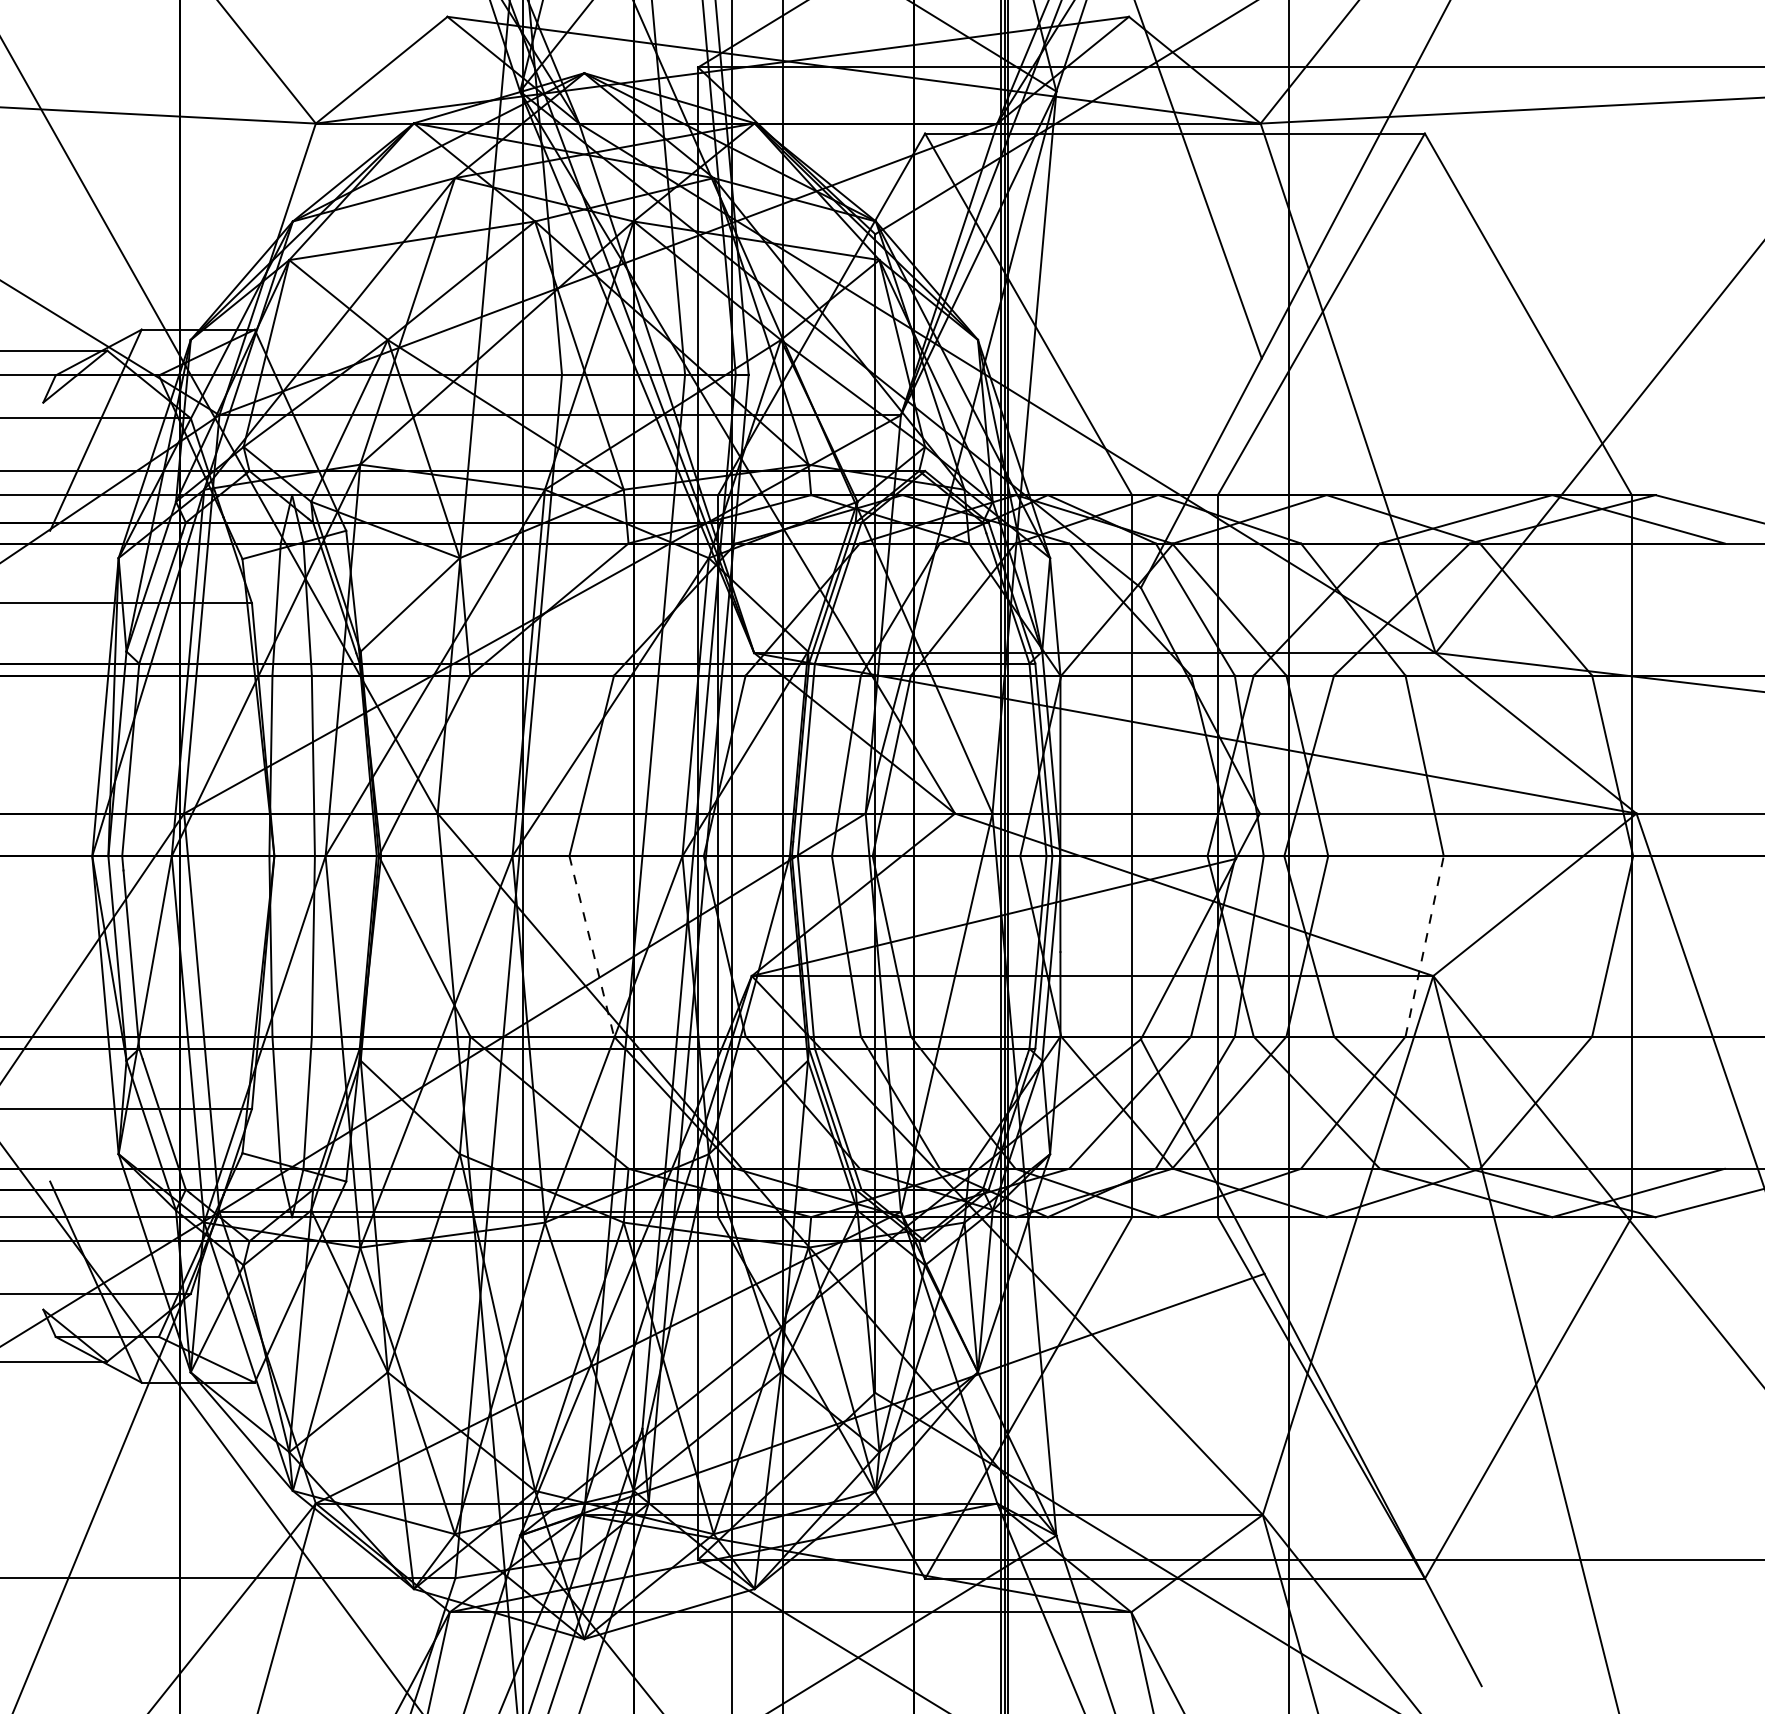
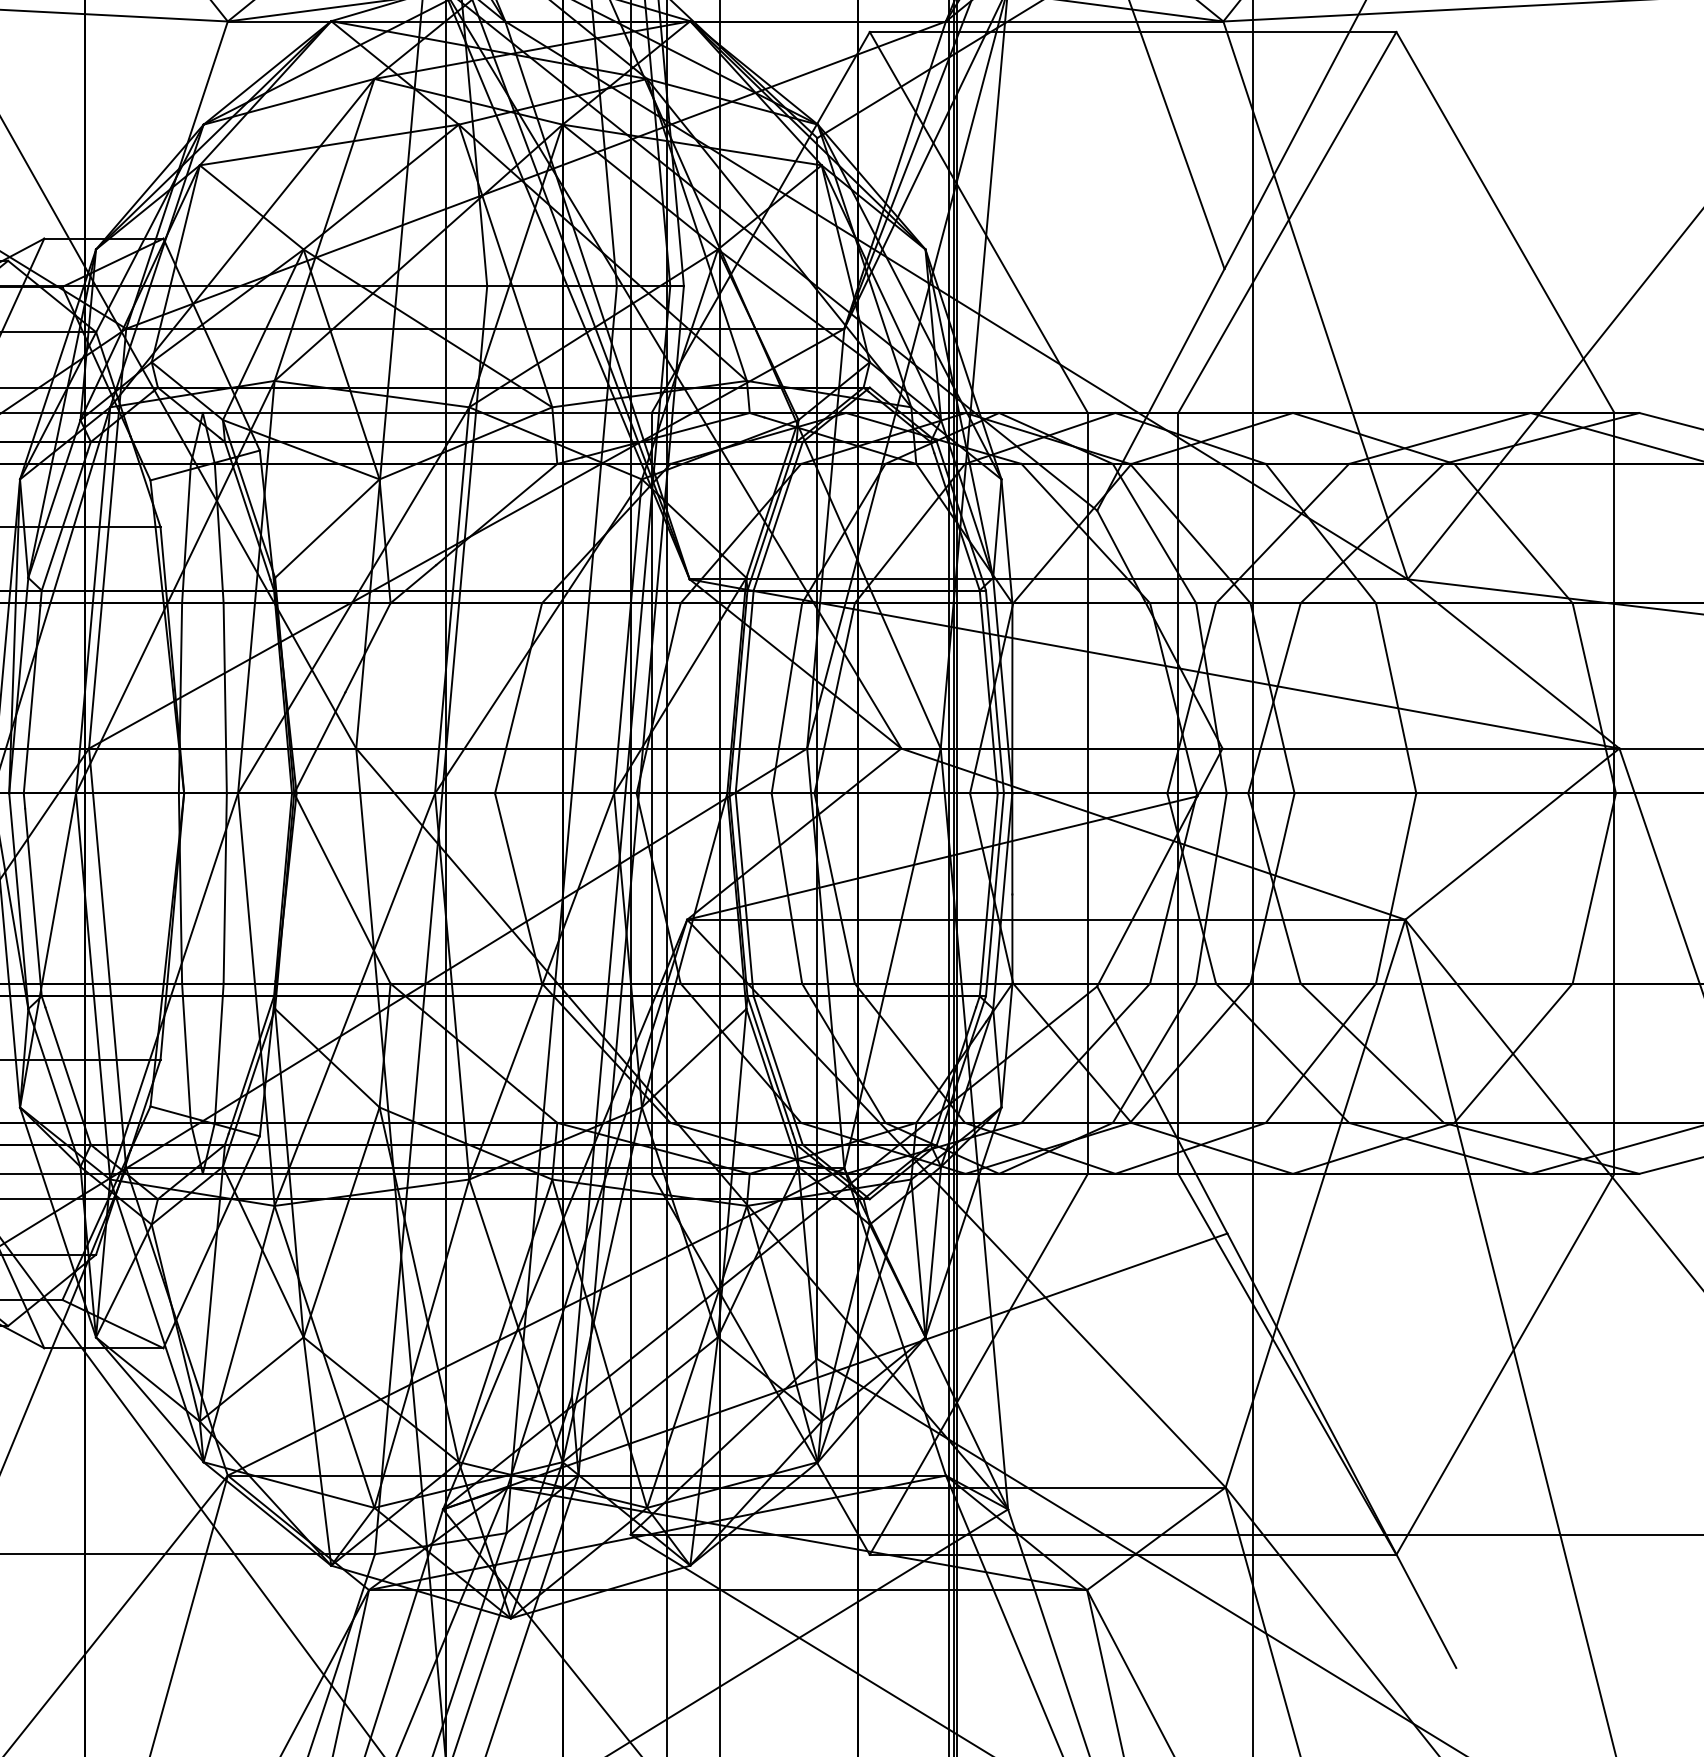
line: (1424, 945) -> (1396, 887), dashed -> solid
line: (591, 946) -> (518, 888), dashed -> solid

